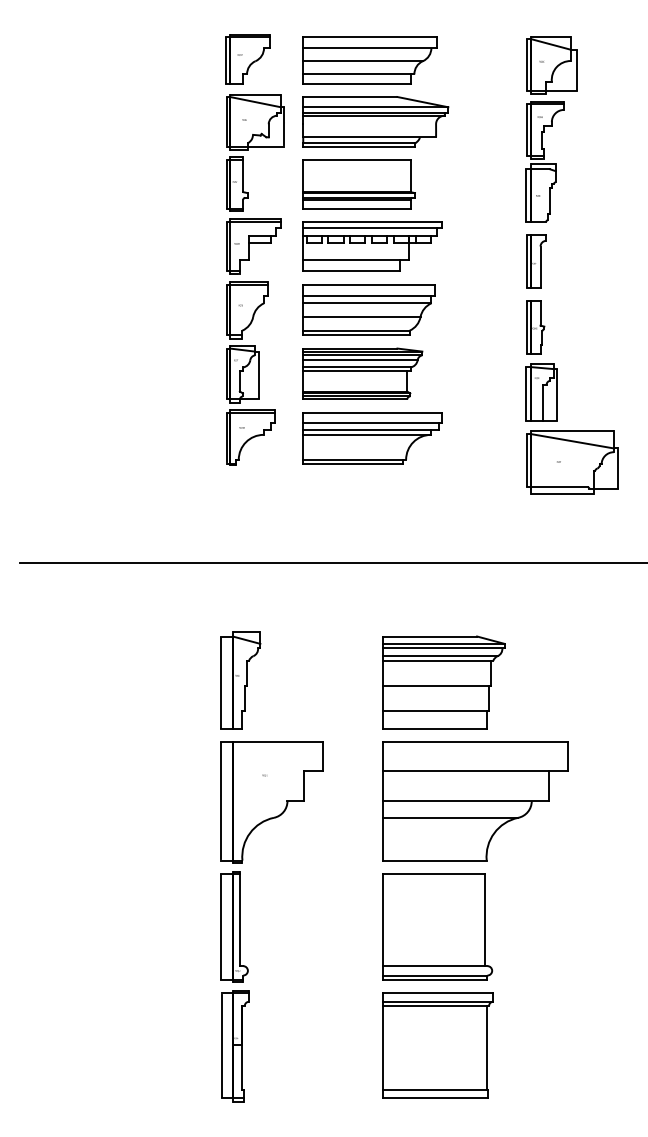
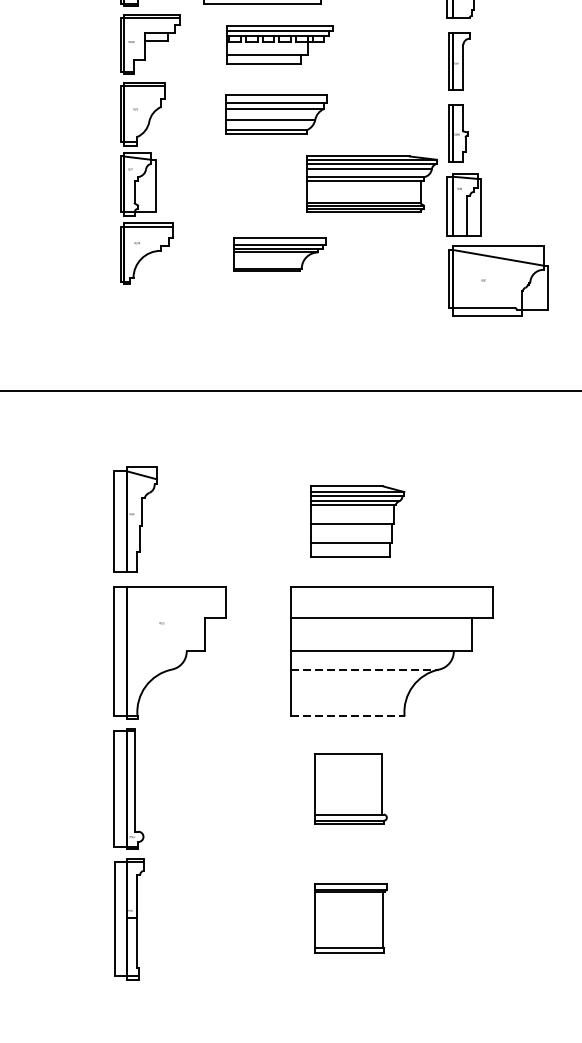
part: (372, 246) -> (279, 44), size x0.7
part: (368, 309) -> (275, 113), size x0.7
part: (362, 373) -> (371, 183), moved
part: (372, 438) -> (279, 254), size x0.6
part: (443, 682) -> (357, 521), size x0.7
line: (450, 817) -> (365, 669), solid -> dashed
line: (434, 860) -> (347, 716), solid -> dashed
part: (437, 926) -> (350, 788), size x0.6
part: (437, 1045) -> (350, 918), size x0.6

